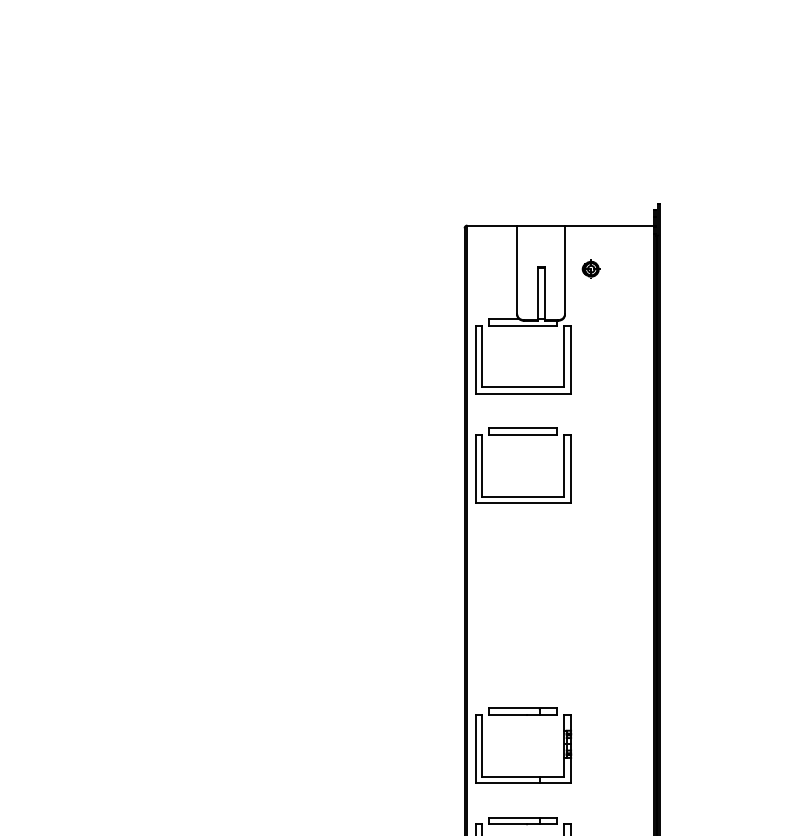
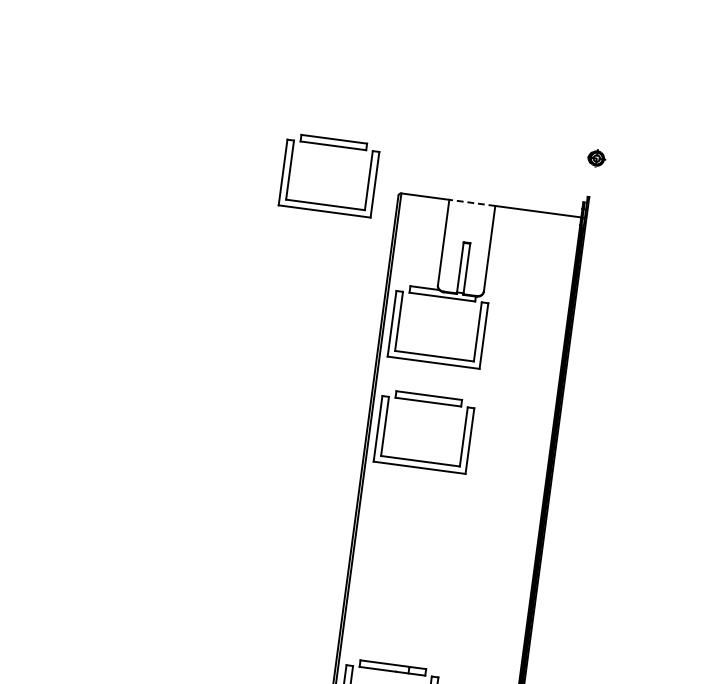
part: (391, 186) -> (333, 146), added
line: (541, 225) -> (472, 202), solid -> dashed
part: (590, 268) -> (596, 157), moved

